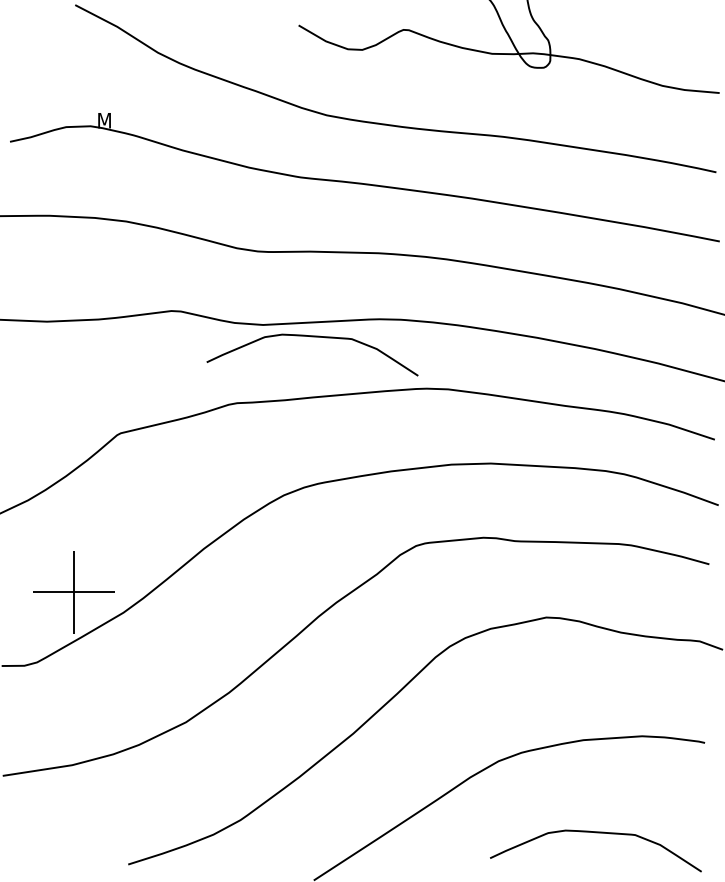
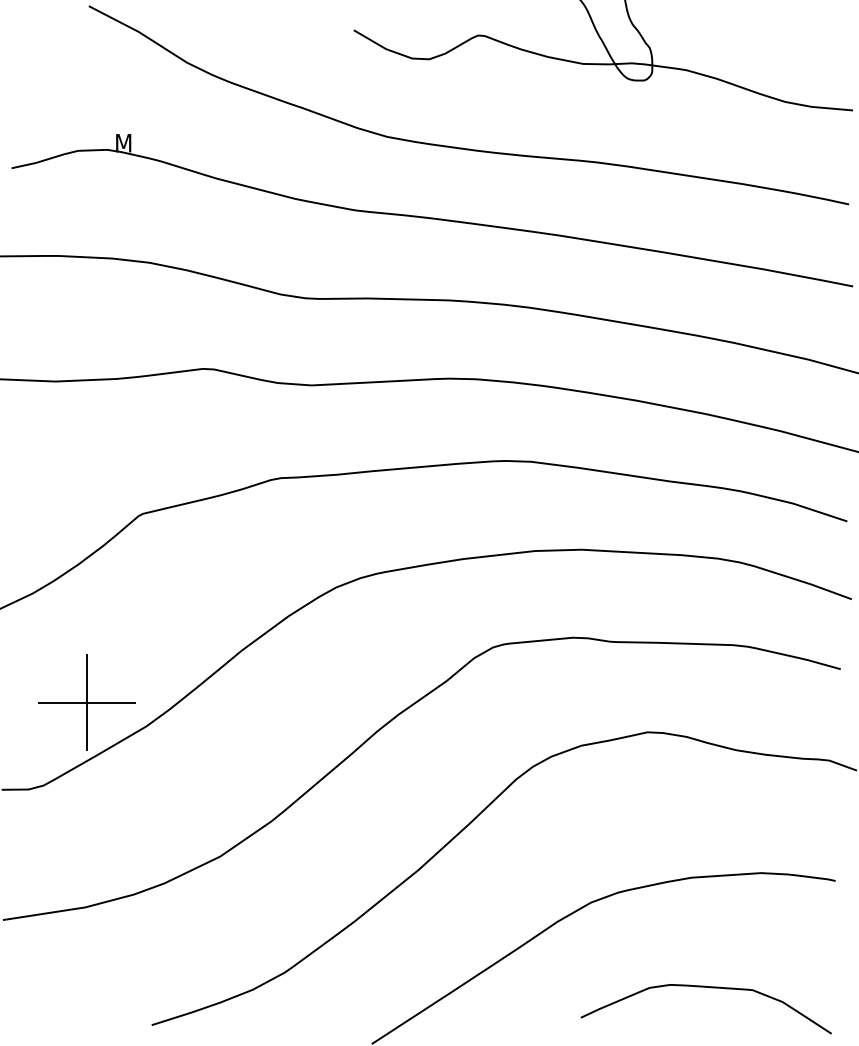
curve: (316, 337) -> (374, 400), removed

